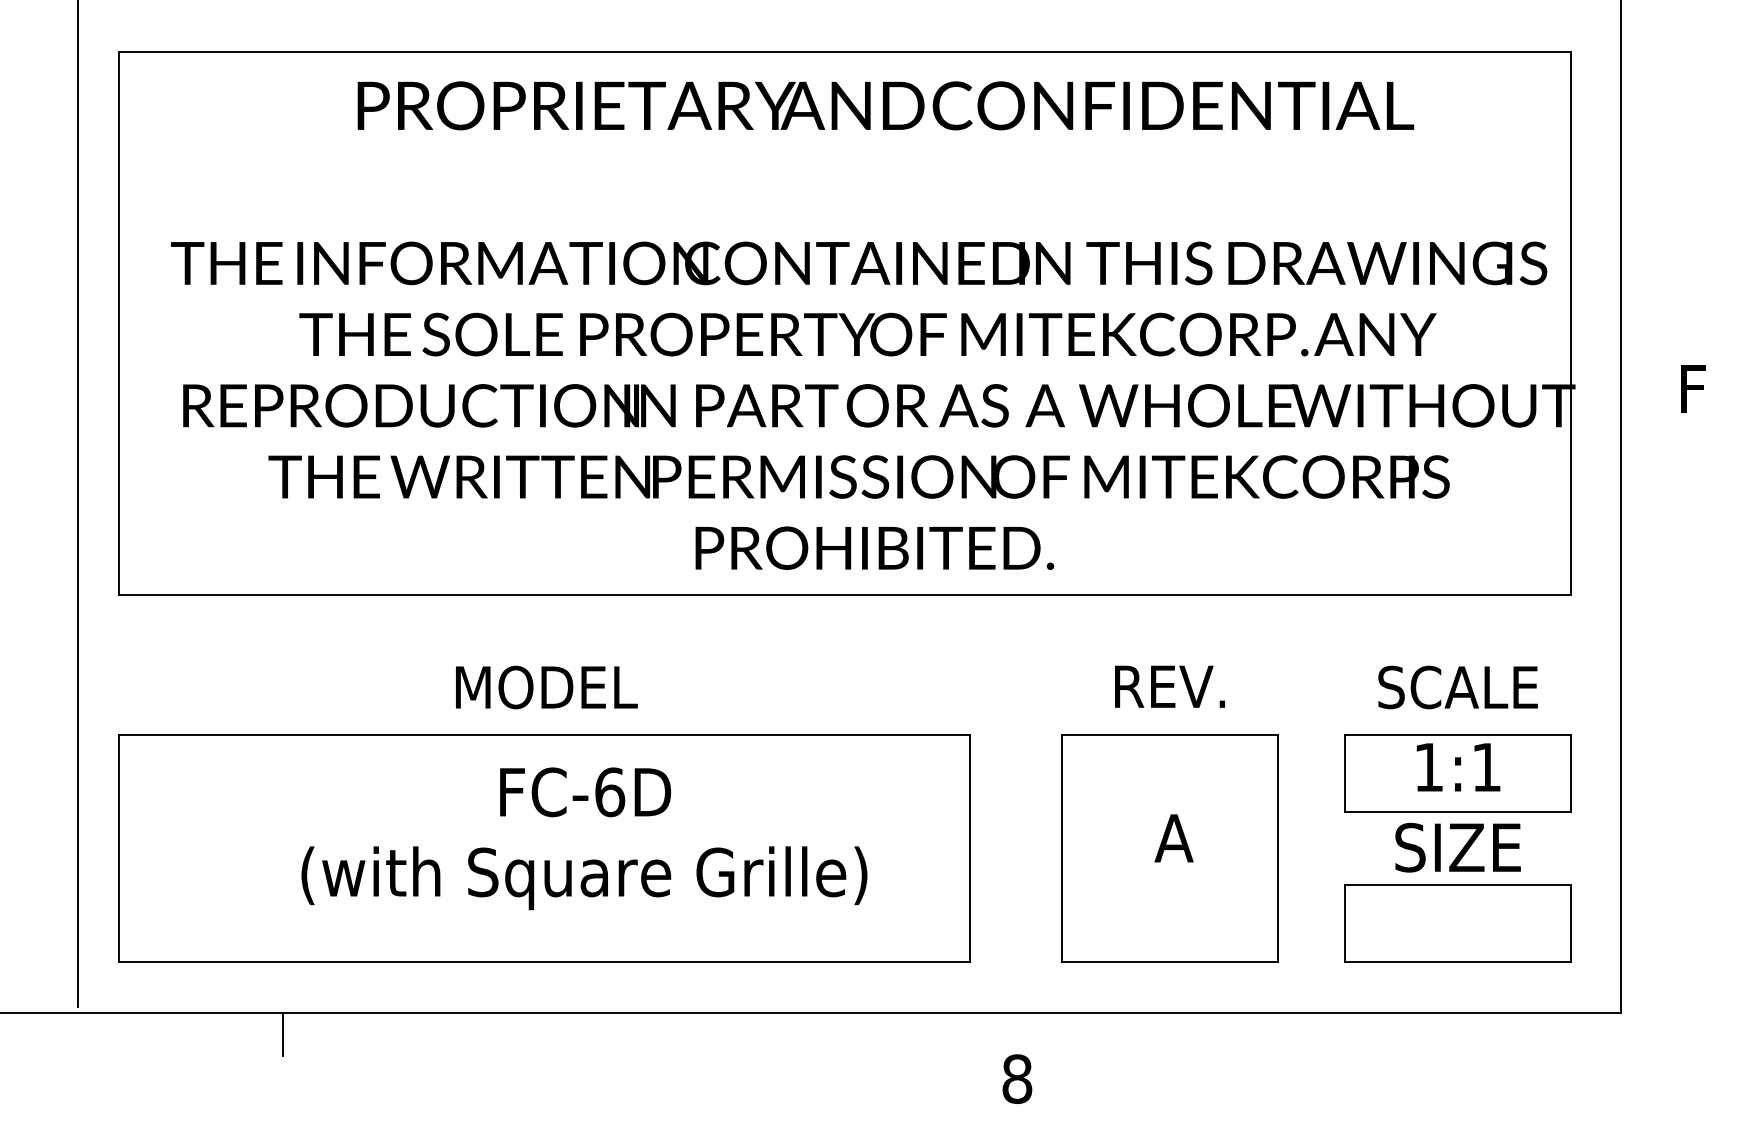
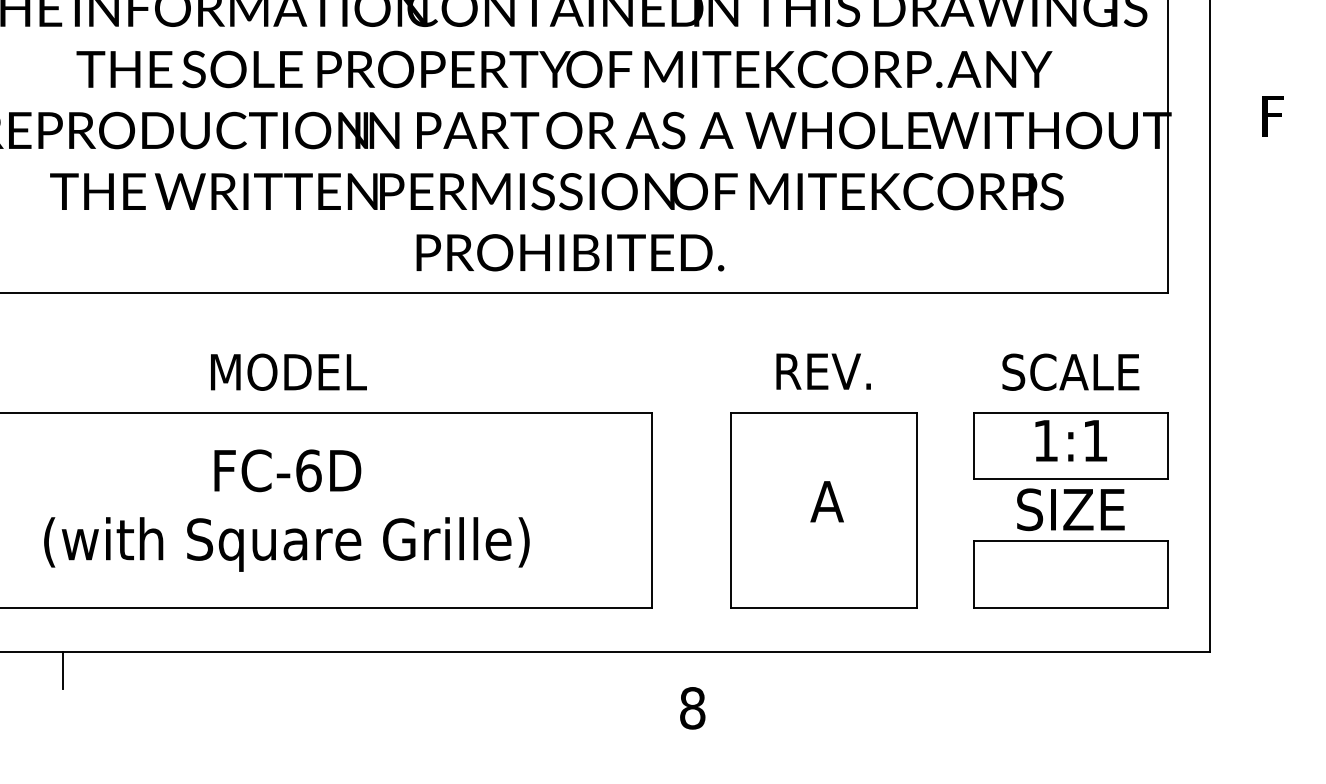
text: (584, 838) -> (286, 510), moved

